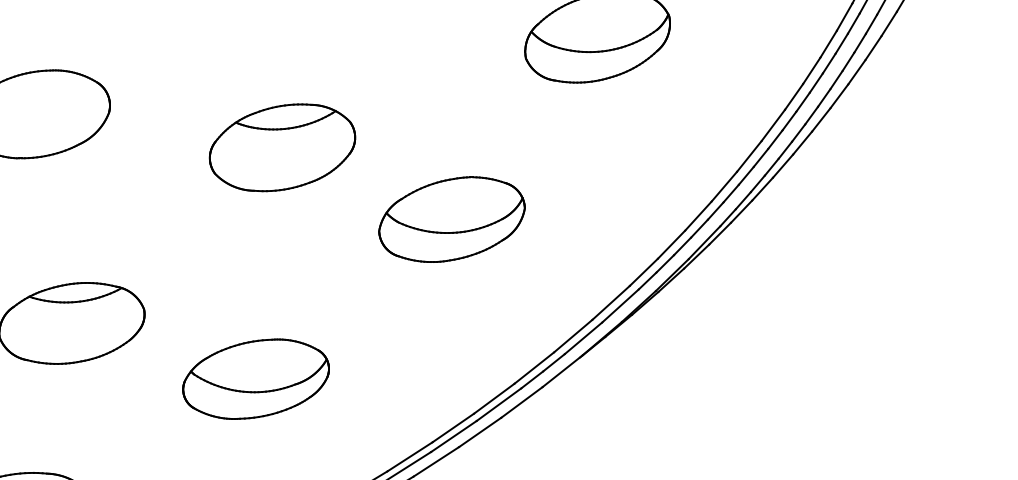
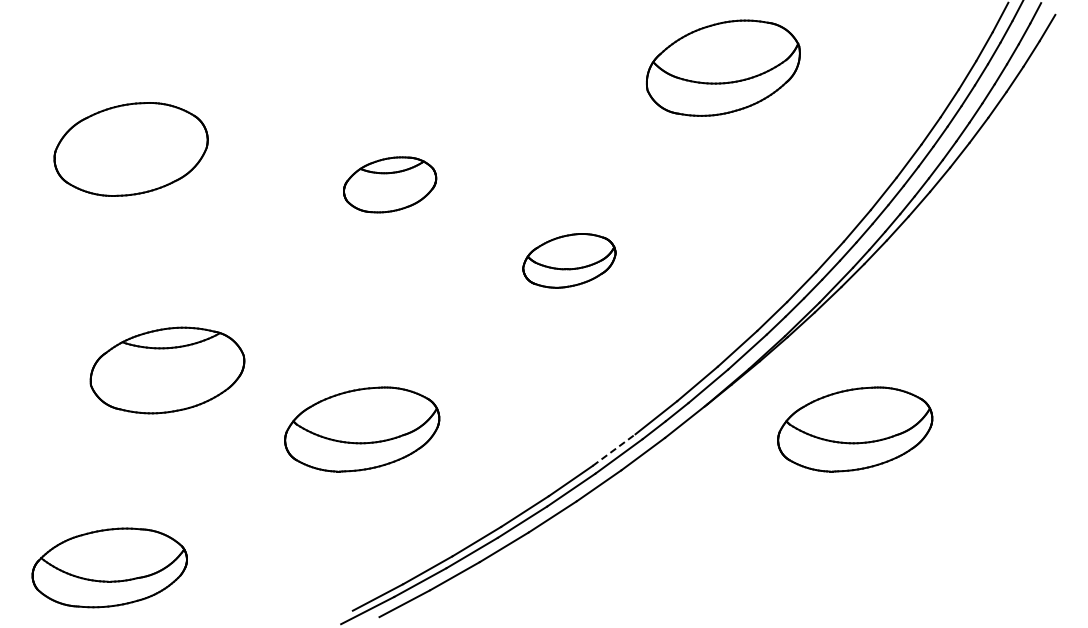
part: (281, 147) -> (389, 184), size x0.6
part: (452, 219) -> (569, 260), size x0.6
part: (722, 379) -> (855, 429), added
line: (494, 399) -> (614, 450), solid -> dashed

